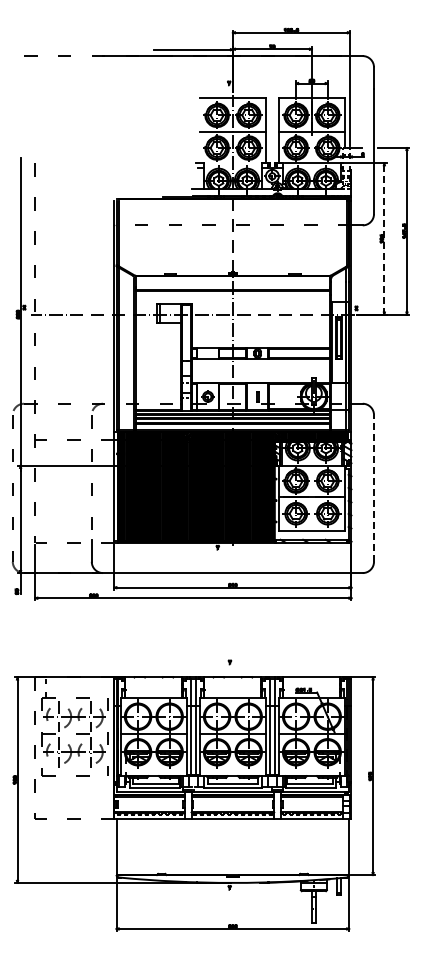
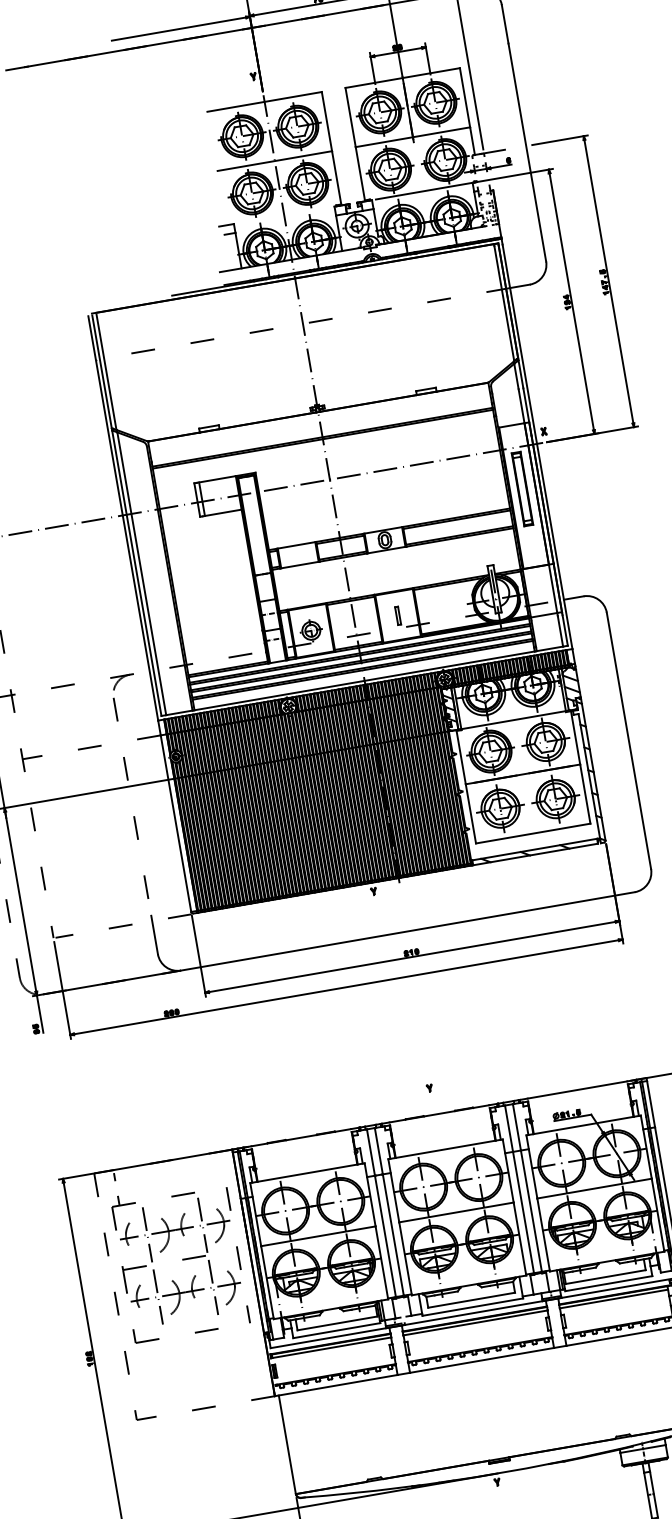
line: (384, 238) -> (571, 300), dashed -> solid
line: (374, 487) -> (629, 739), dashed -> solid

